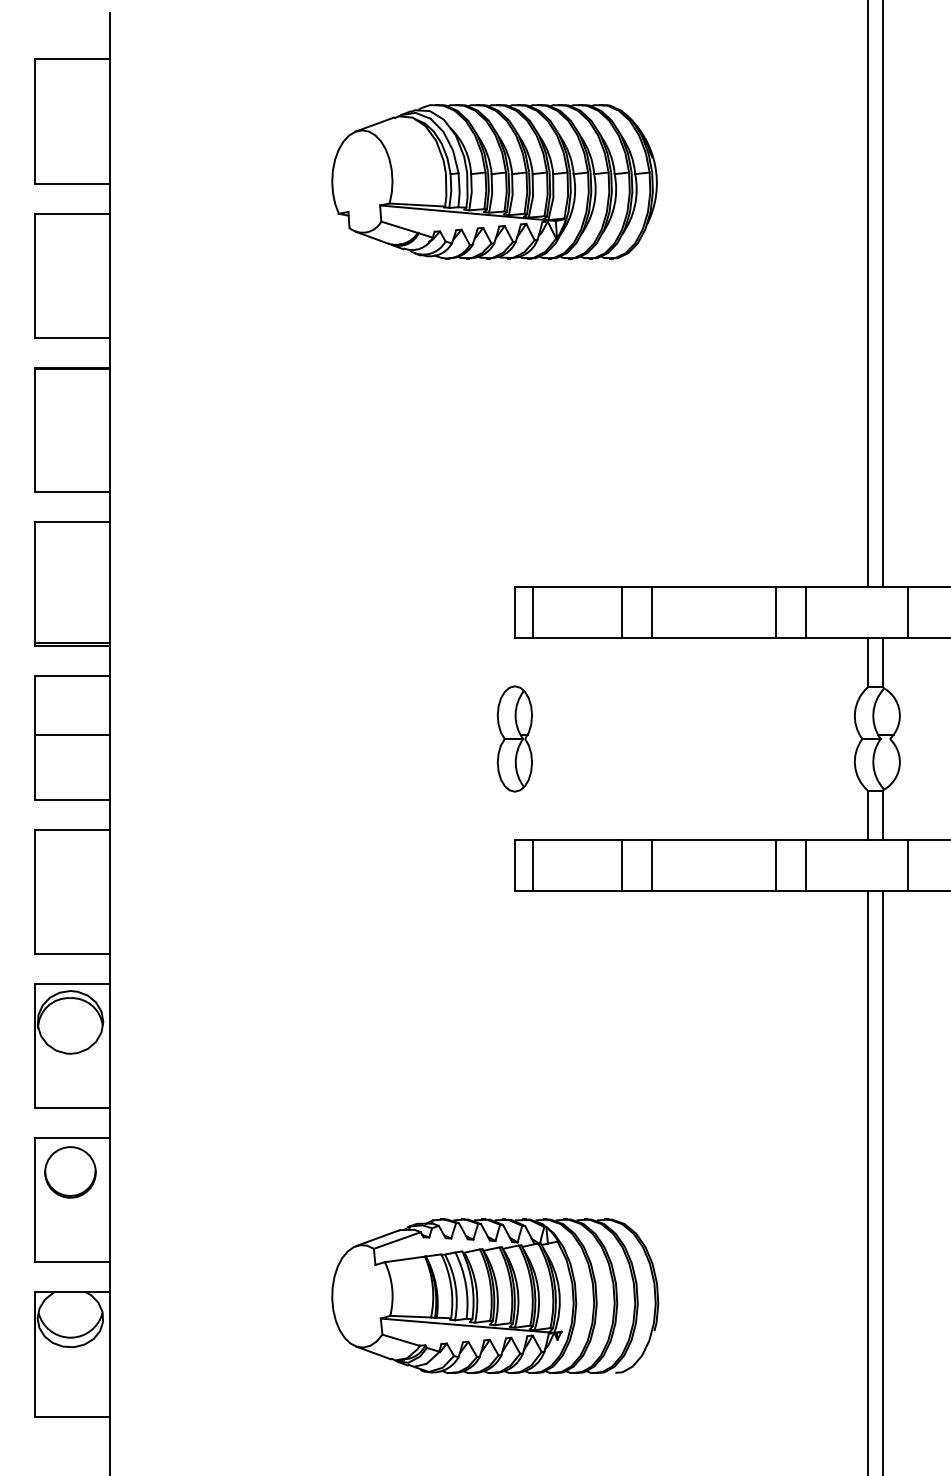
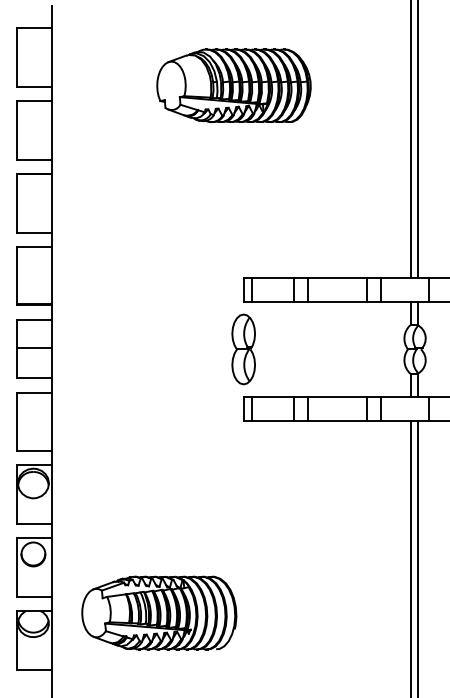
part: (514, 739) -> (243, 349), size x1.4
part: (495, 1295) -> (159, 612), moved

